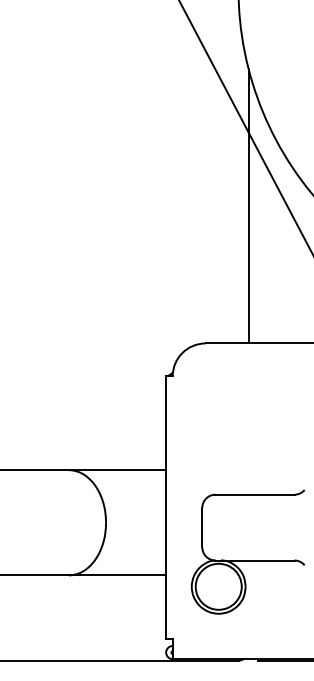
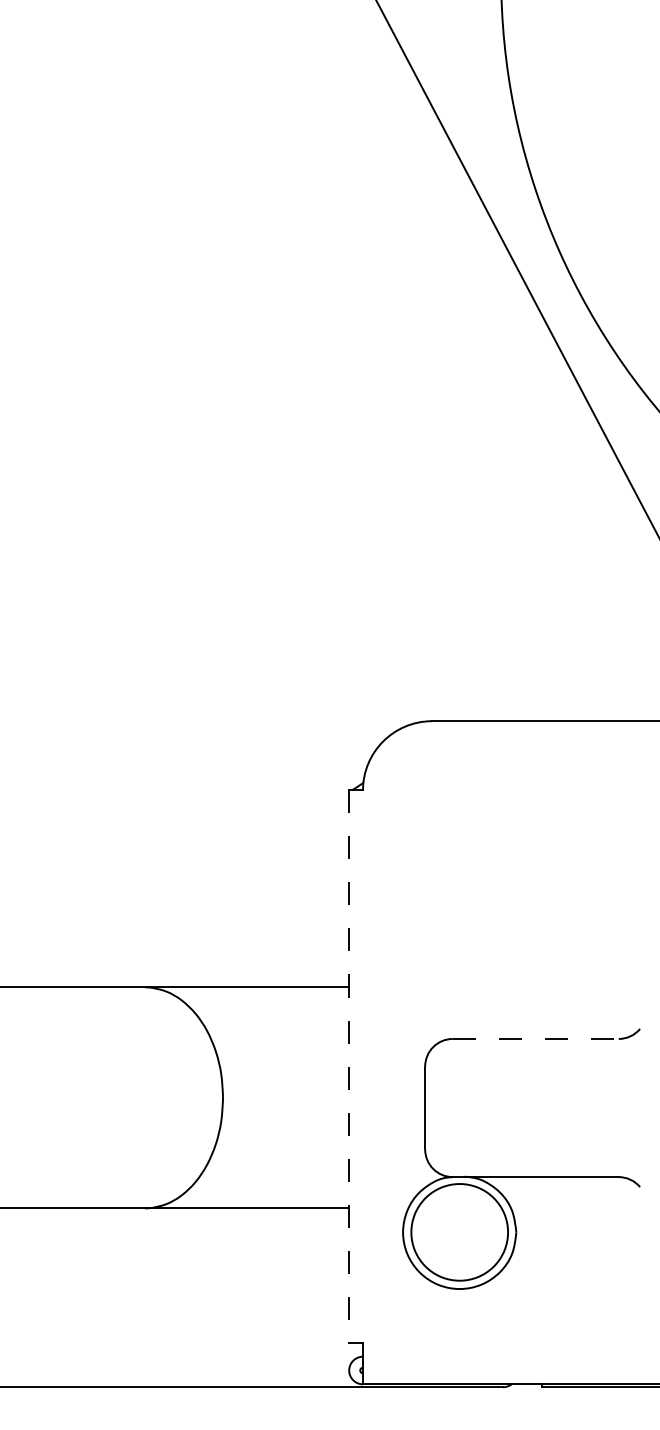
line: (248, 206) -> (522, 433), removed
line: (254, 494) -> (534, 1038), solid -> dashed
line: (166, 507) -> (349, 1065), solid -> dashed

